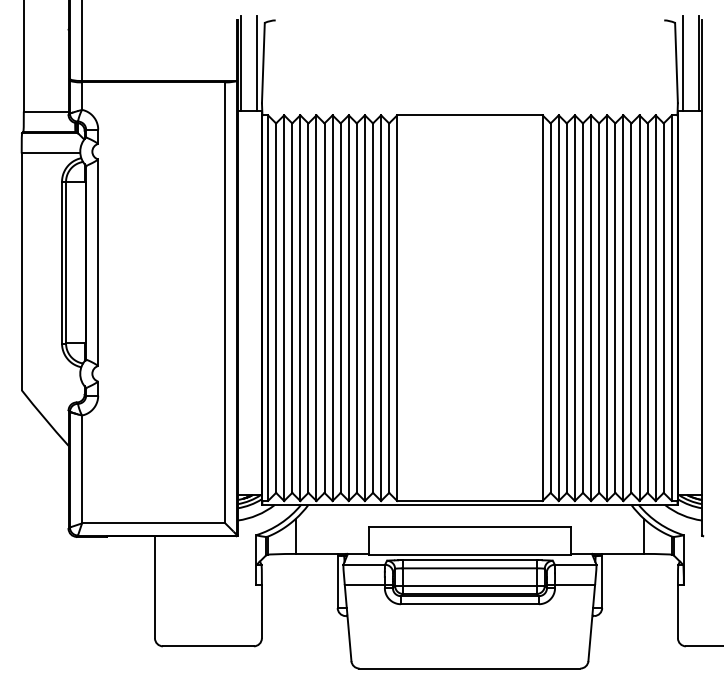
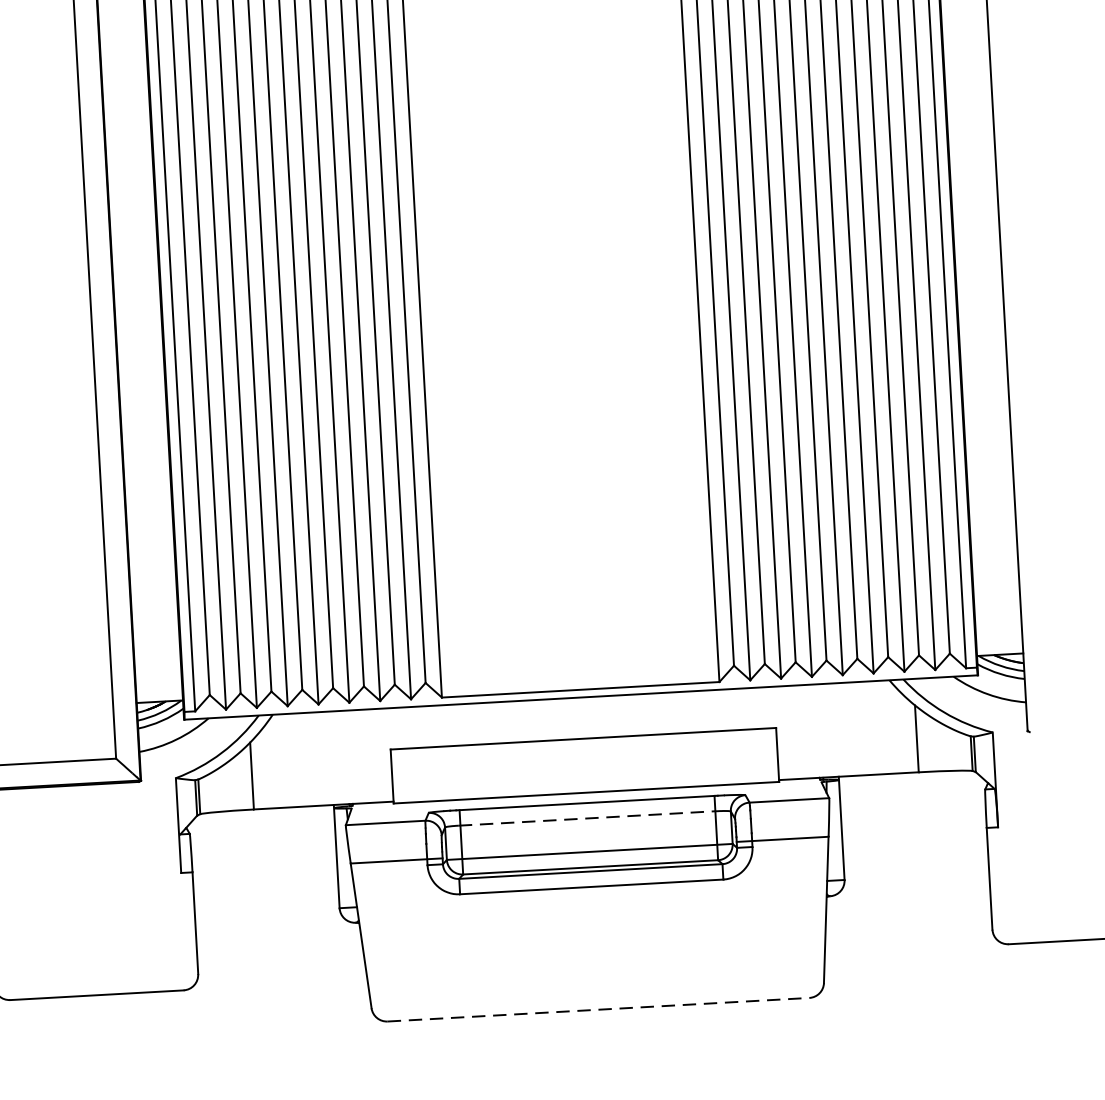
line: (470, 568) -> (588, 818), solid -> dashed
line: (470, 668) -> (599, 1009), solid -> dashed

